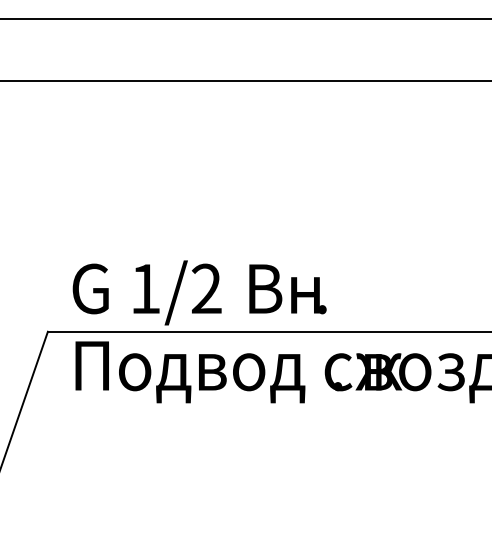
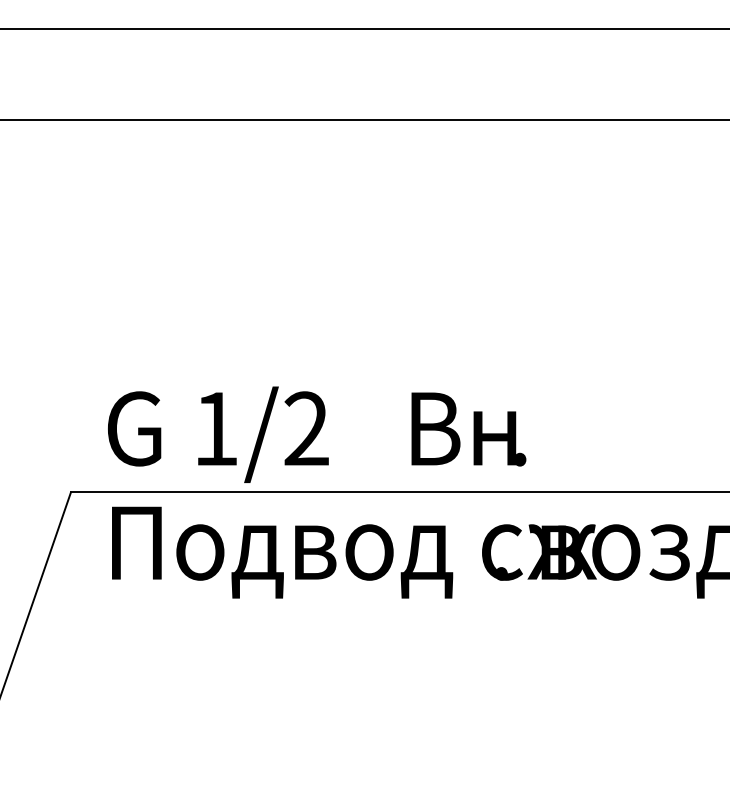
text: (287, 289) -> (468, 429), moved

